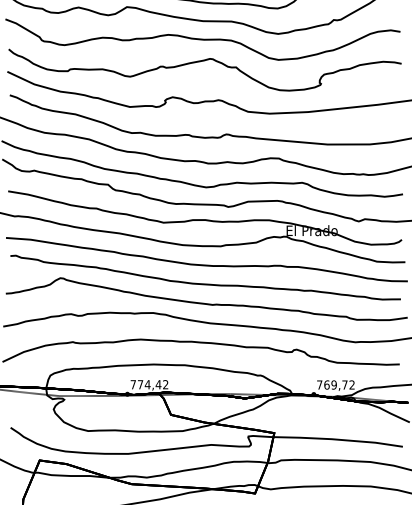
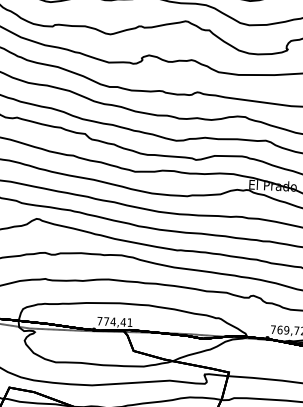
text: (165, 384) -> (129, 322), 774,42 -> 774,41

